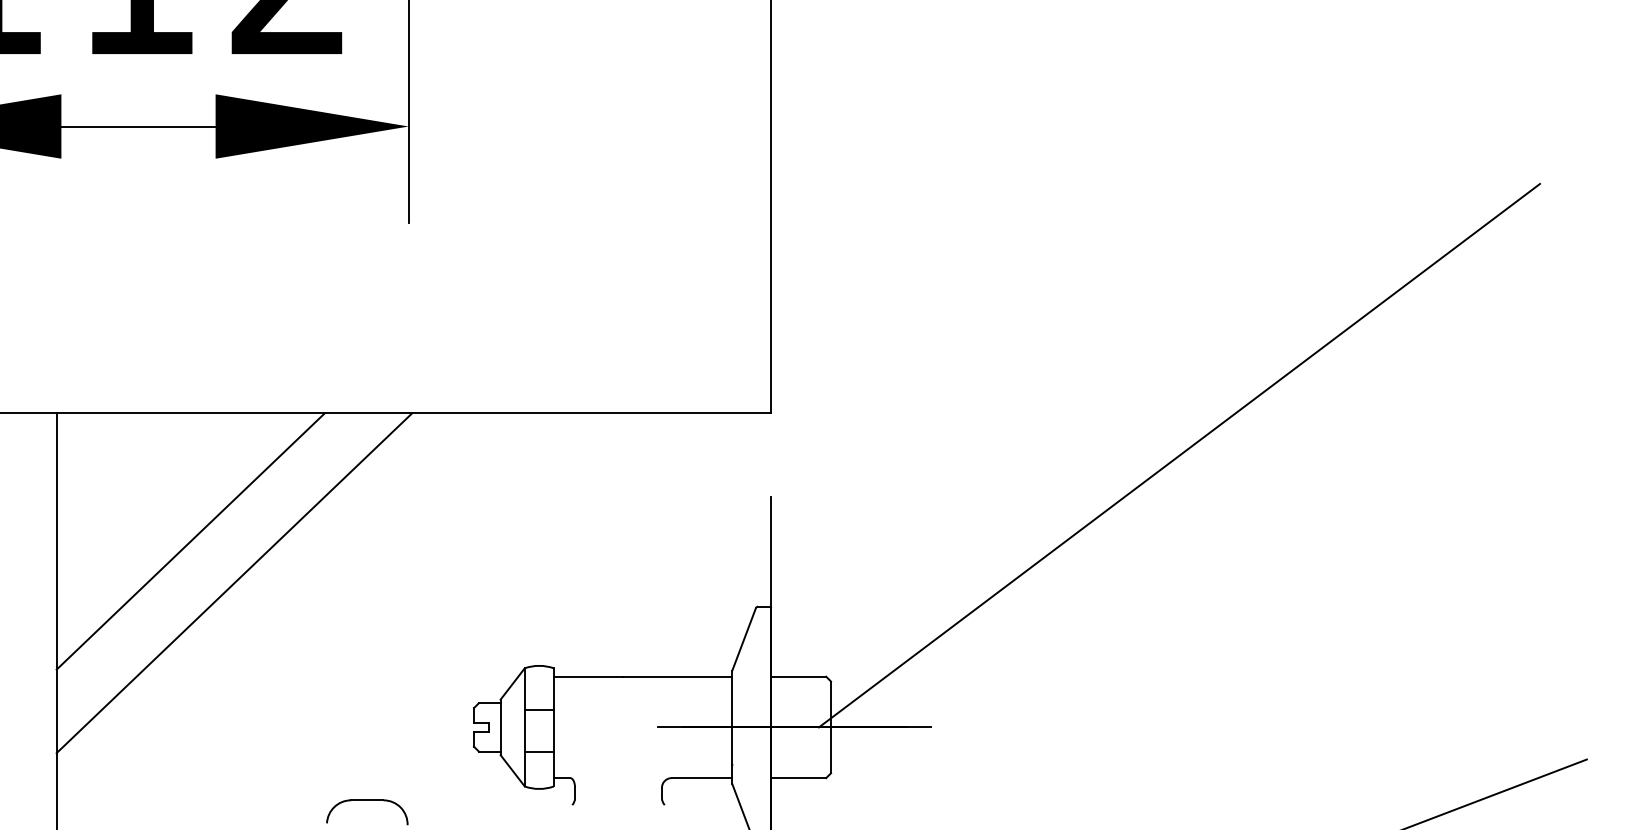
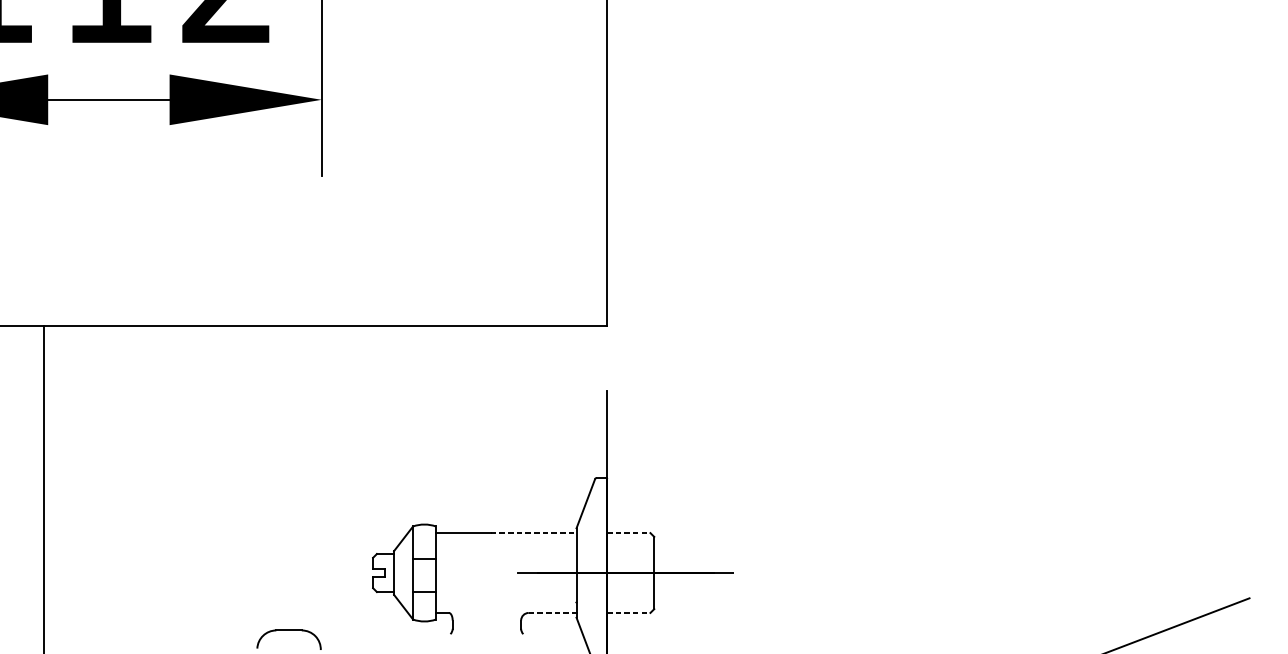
line: (1179, 455) -> (928, 358), removed
line: (190, 541) -> (149, 426), removed
line: (234, 583) -> (184, 459), removed
line: (678, 676) -> (534, 532), solid -> dashed
line: (798, 676) -> (628, 532), solid -> dashed
line: (702, 778) -> (553, 613), solid -> dashed
line: (798, 778) -> (628, 613), solid -> dashed

